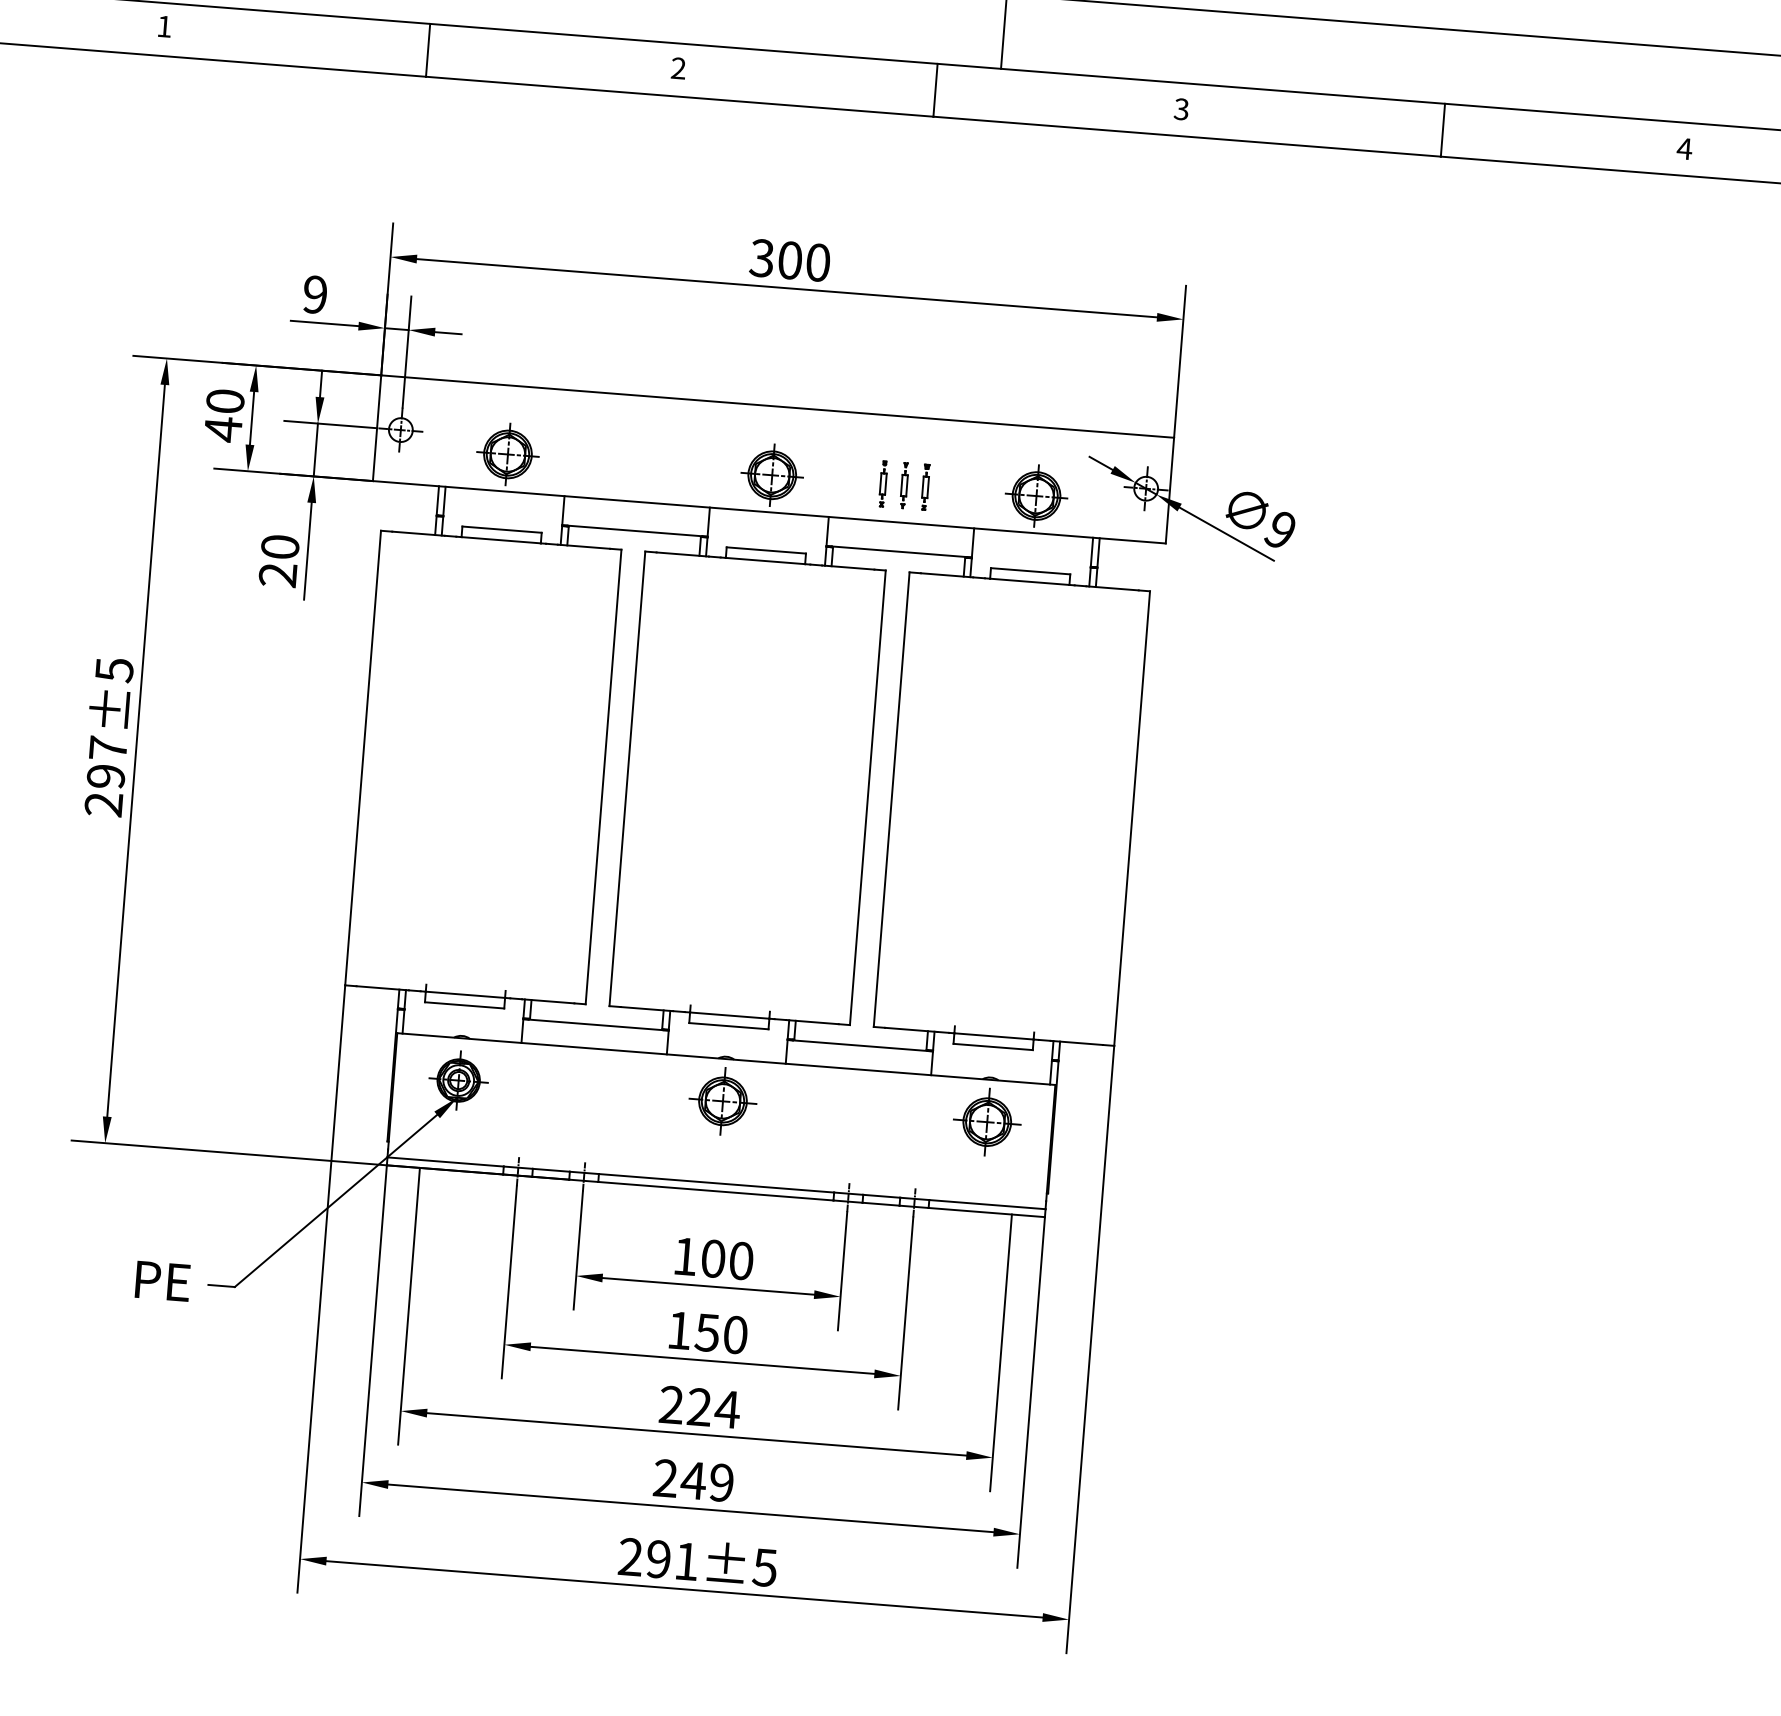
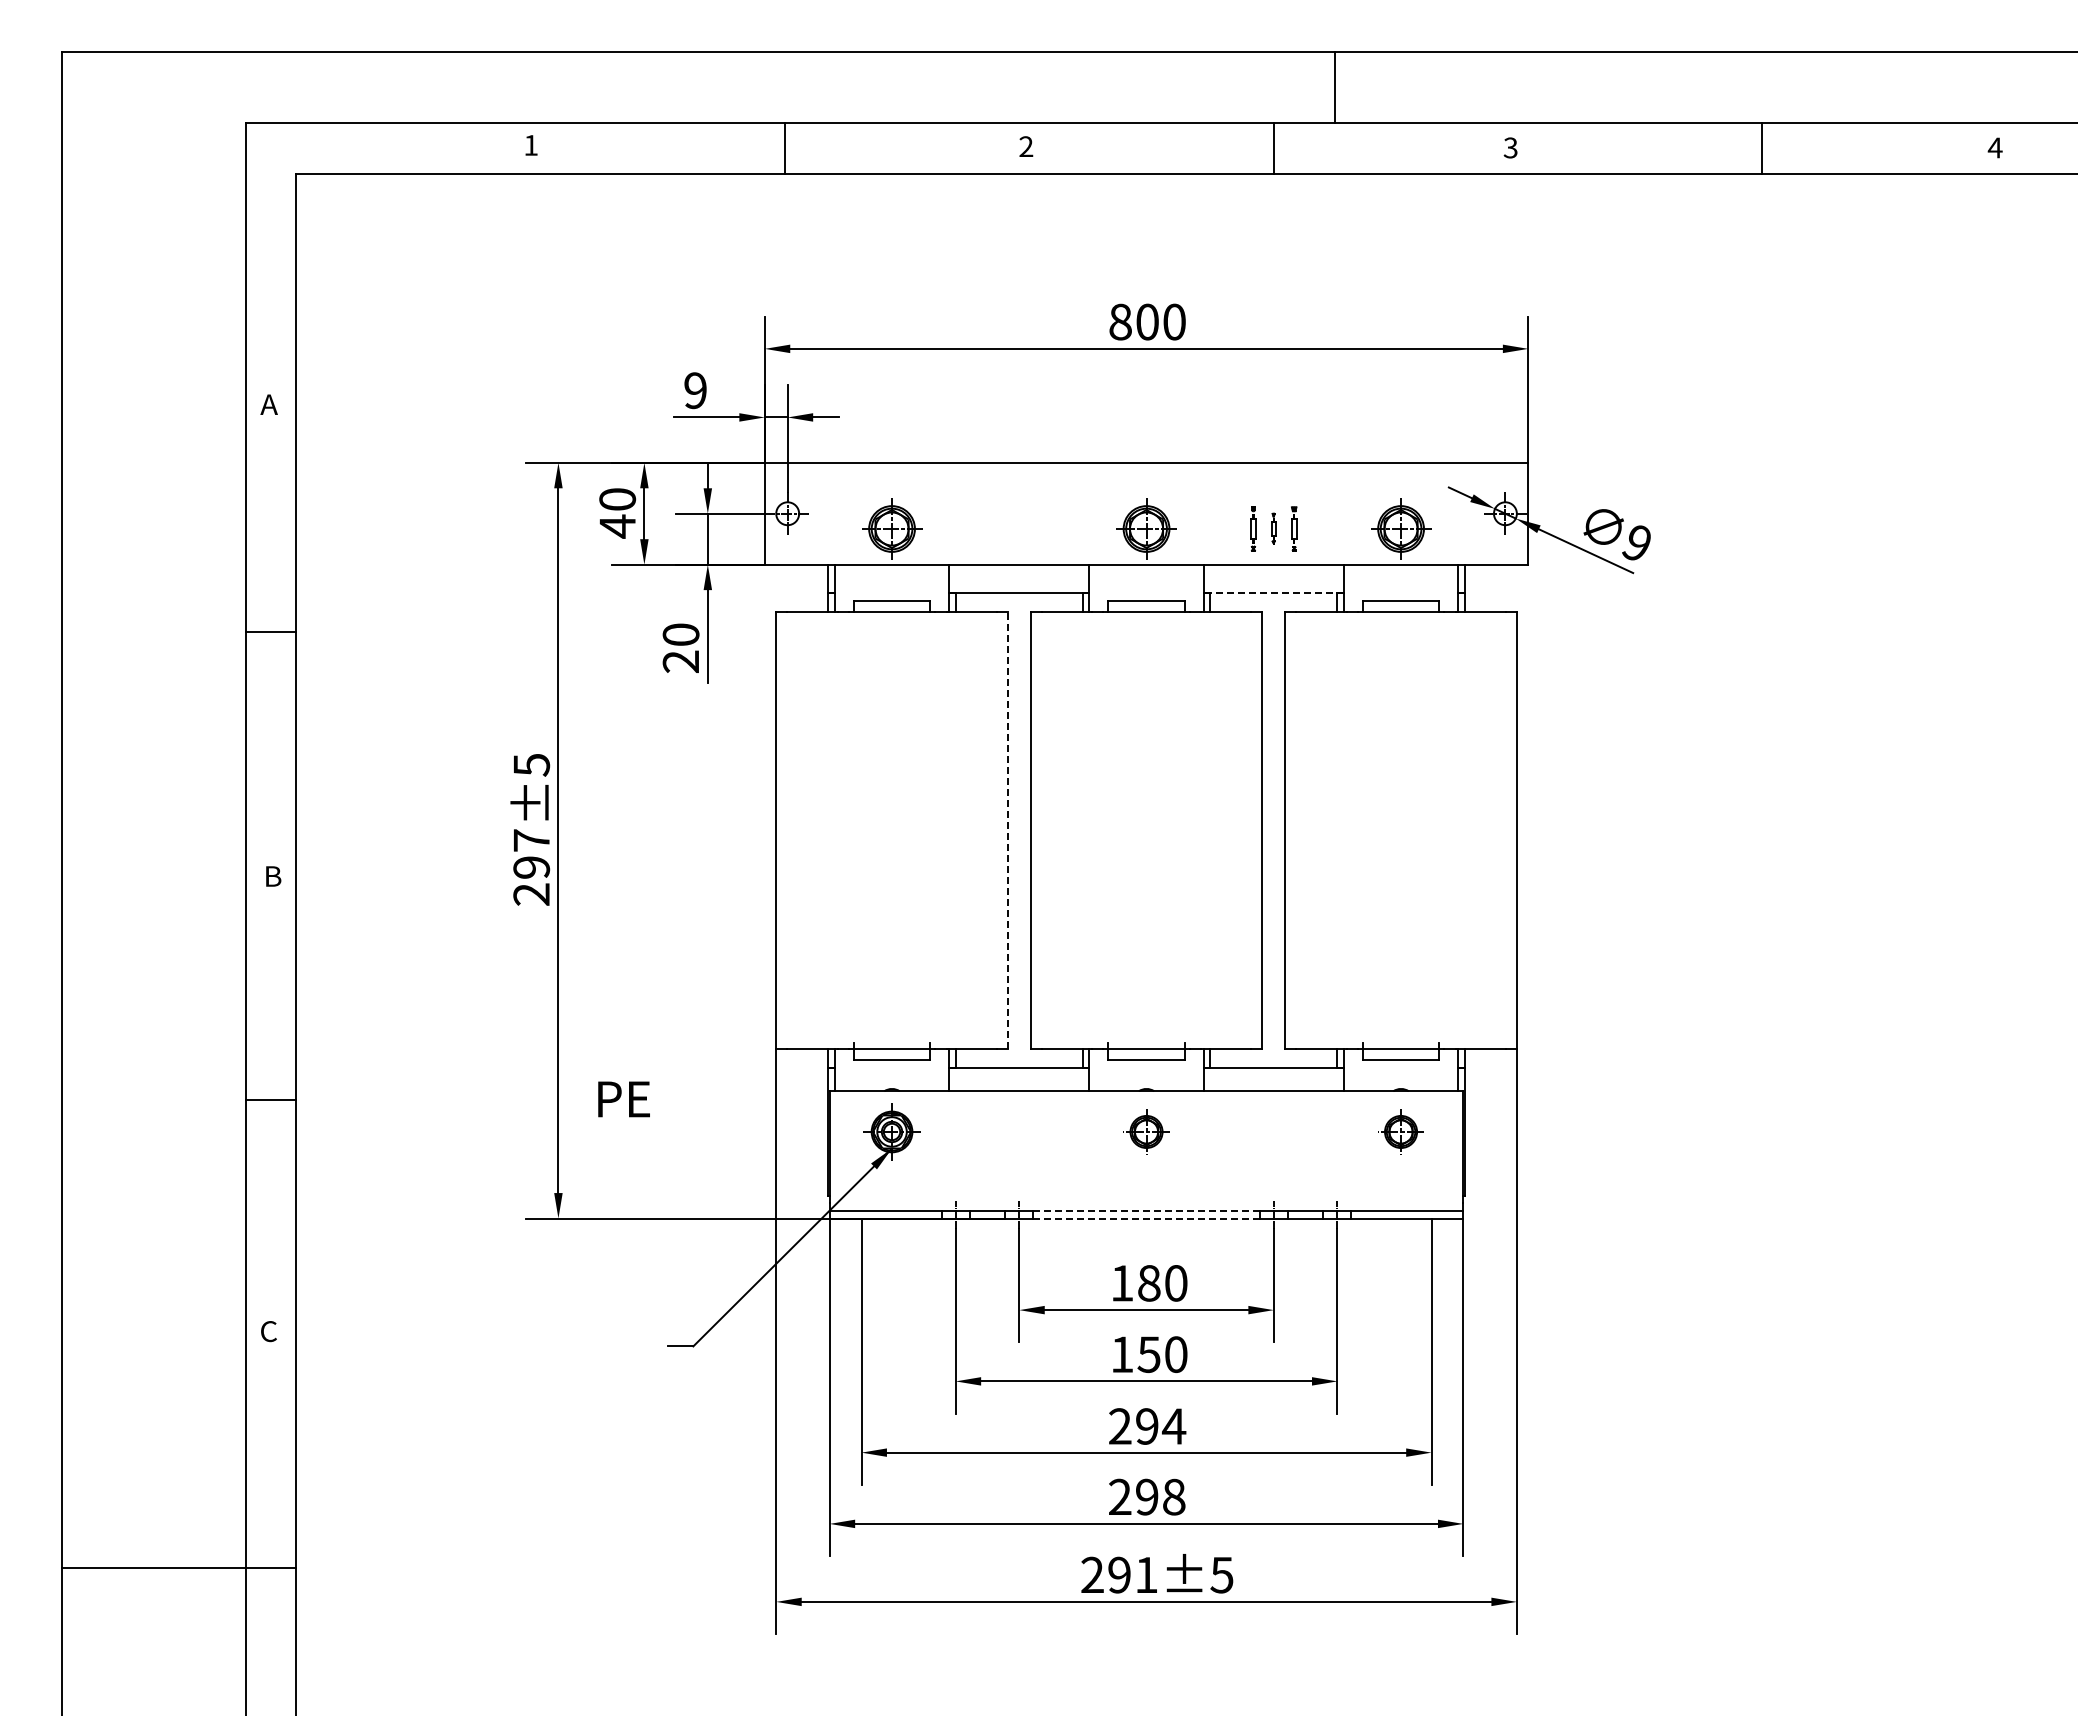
text: (761, 257) -> (1119, 321), 300 -> 800
part: (904, 485) -> (1273, 528), size x0.7
line: (898, 551) -> (1273, 592), solid -> dashed
line: (603, 776) -> (1007, 830), solid -> dashed
part: (722, 1100) -> (1146, 1131), size x0.7
part: (986, 1121) -> (1400, 1131), size x0.7
line: (717, 1182) -> (1147, 1210), solid -> dashed
line: (716, 1191) -> (1147, 1218), solid -> dashed
text: (713, 1258) -> (1149, 1283), 100 -> 180
text: (162, 1281) -> (623, 1099), moved
text: (699, 1407) -> (1147, 1426), 224 -> 294
text: (706, 1480) -> (1159, 1496), 249 -> 298

